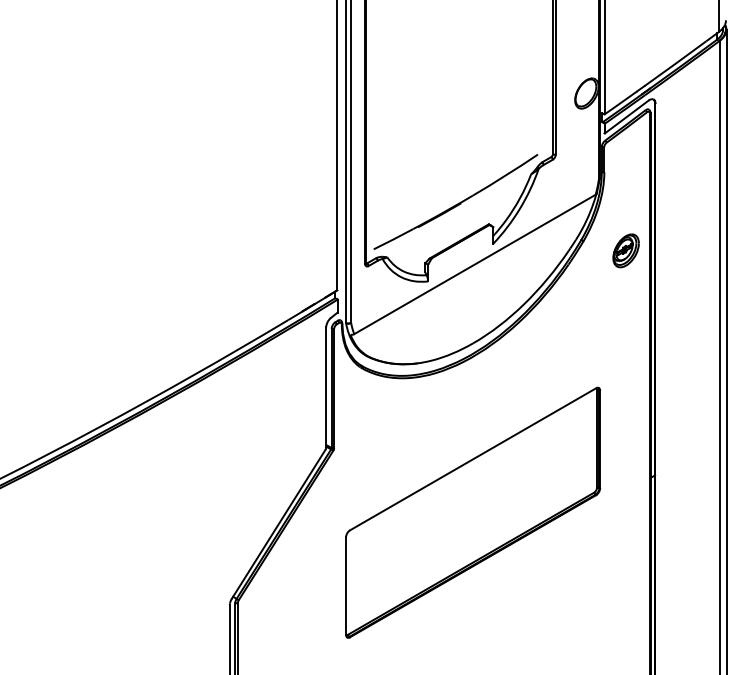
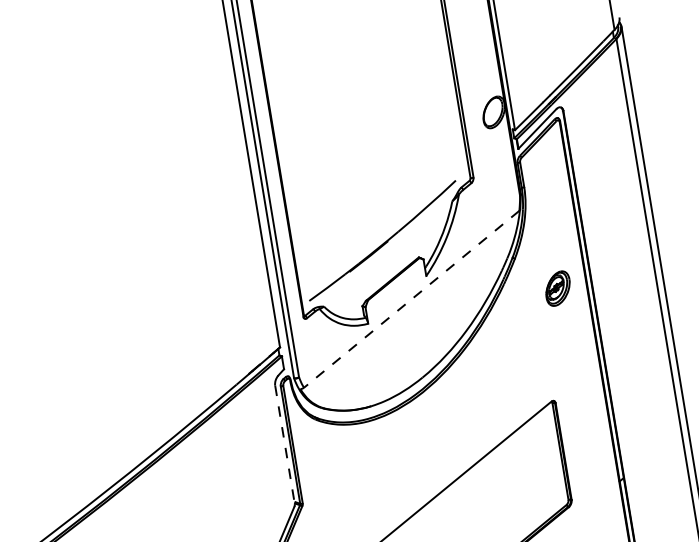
part: (625, 250) -> (557, 288), moved
line: (474, 264) -> (411, 299), solid -> dashed
line: (326, 387) -> (285, 444), solid -> dashed

